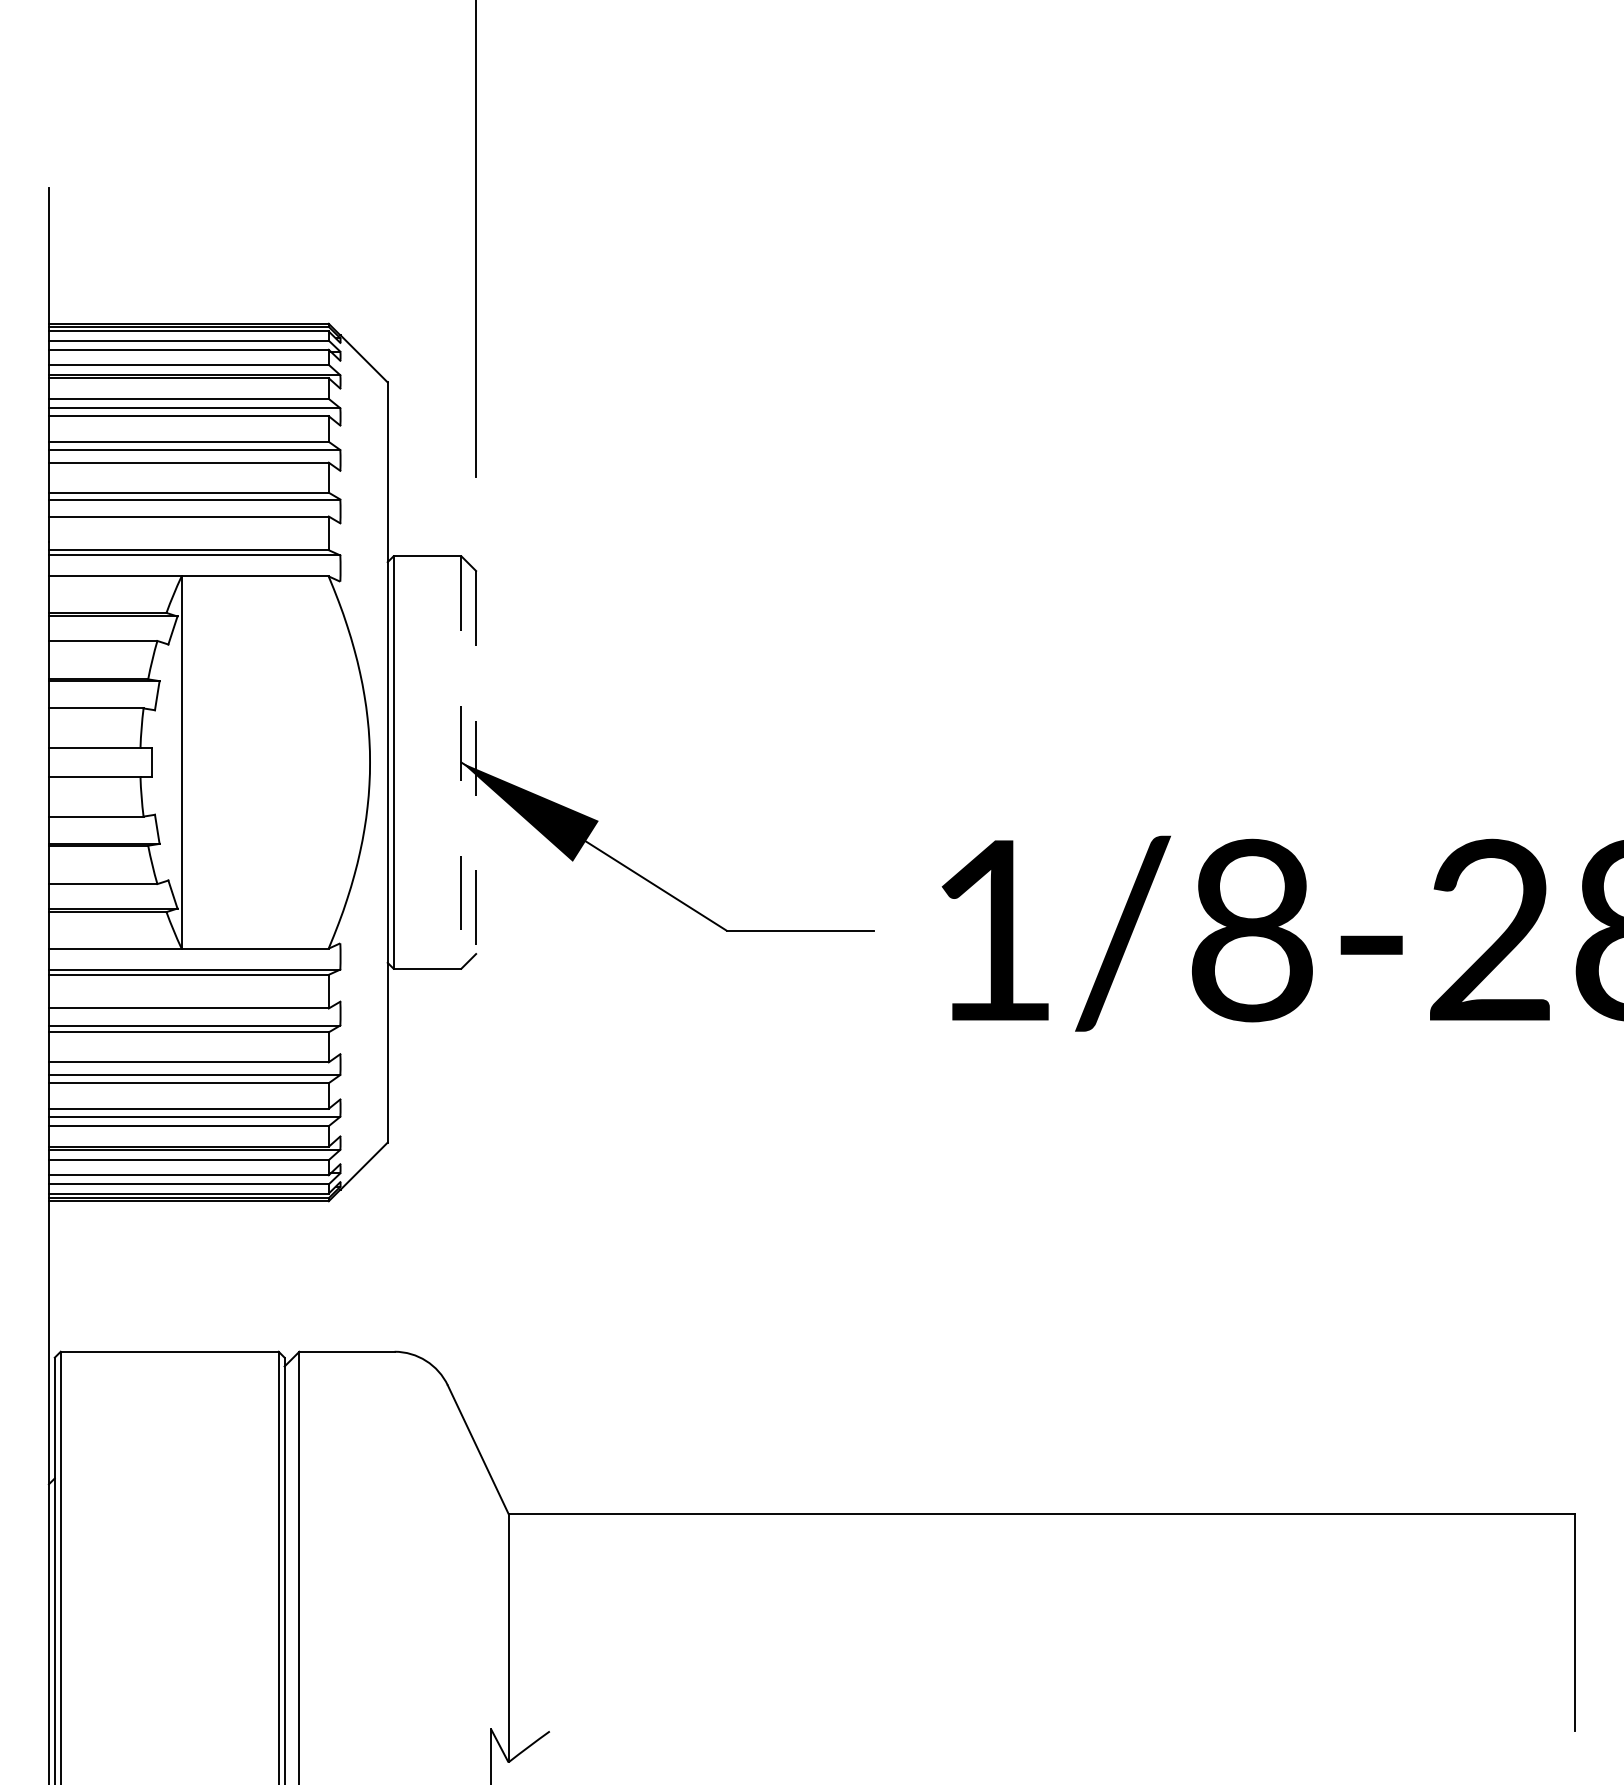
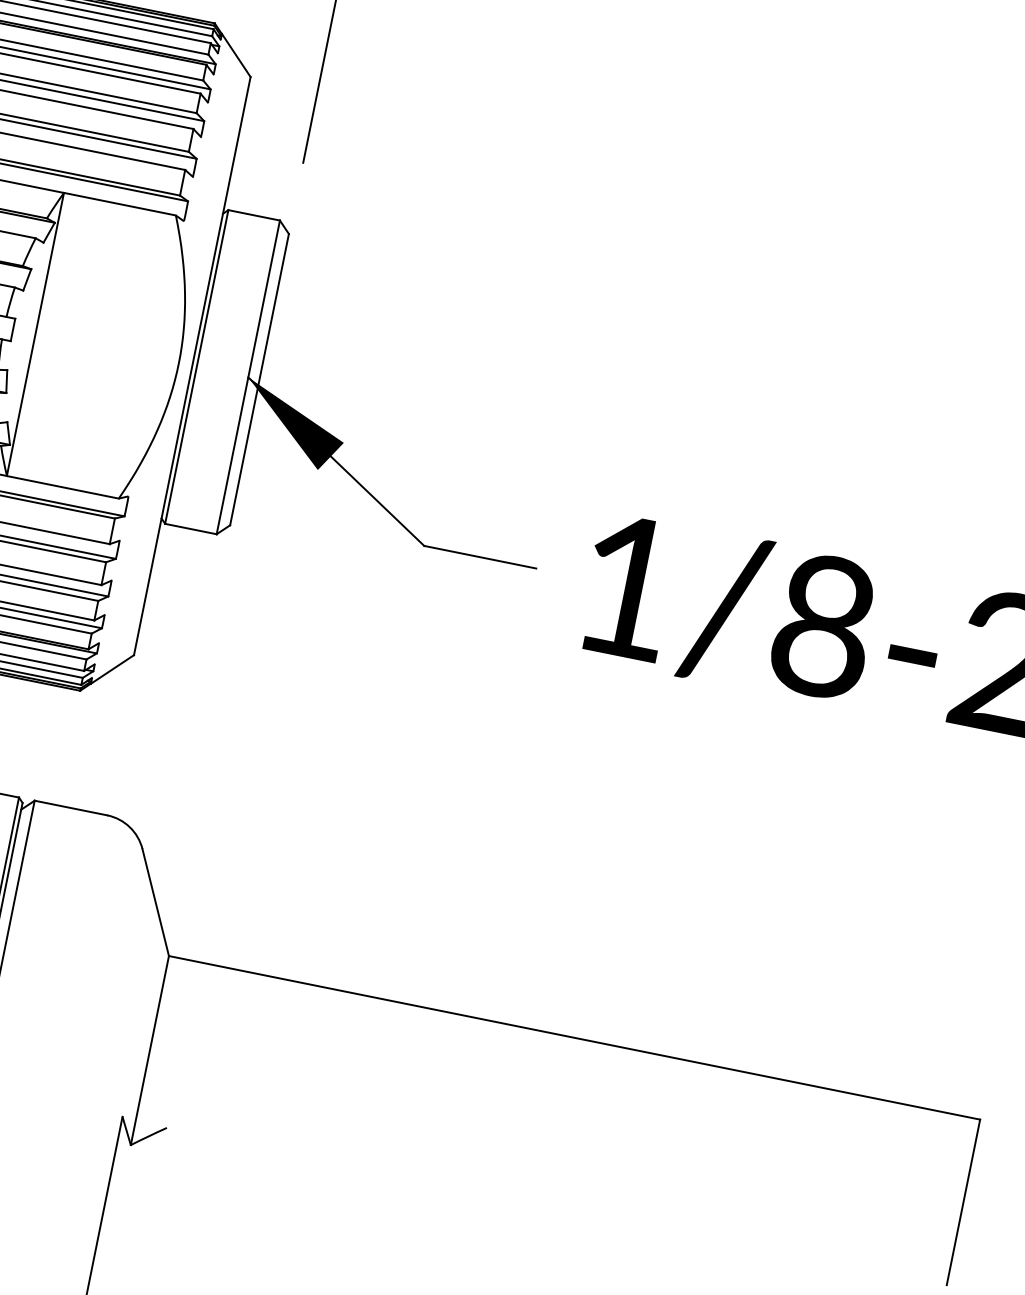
line: (476, 762) -> (259, 379), dashed -> solid
line: (461, 763) -> (248, 378), dashed -> solid

